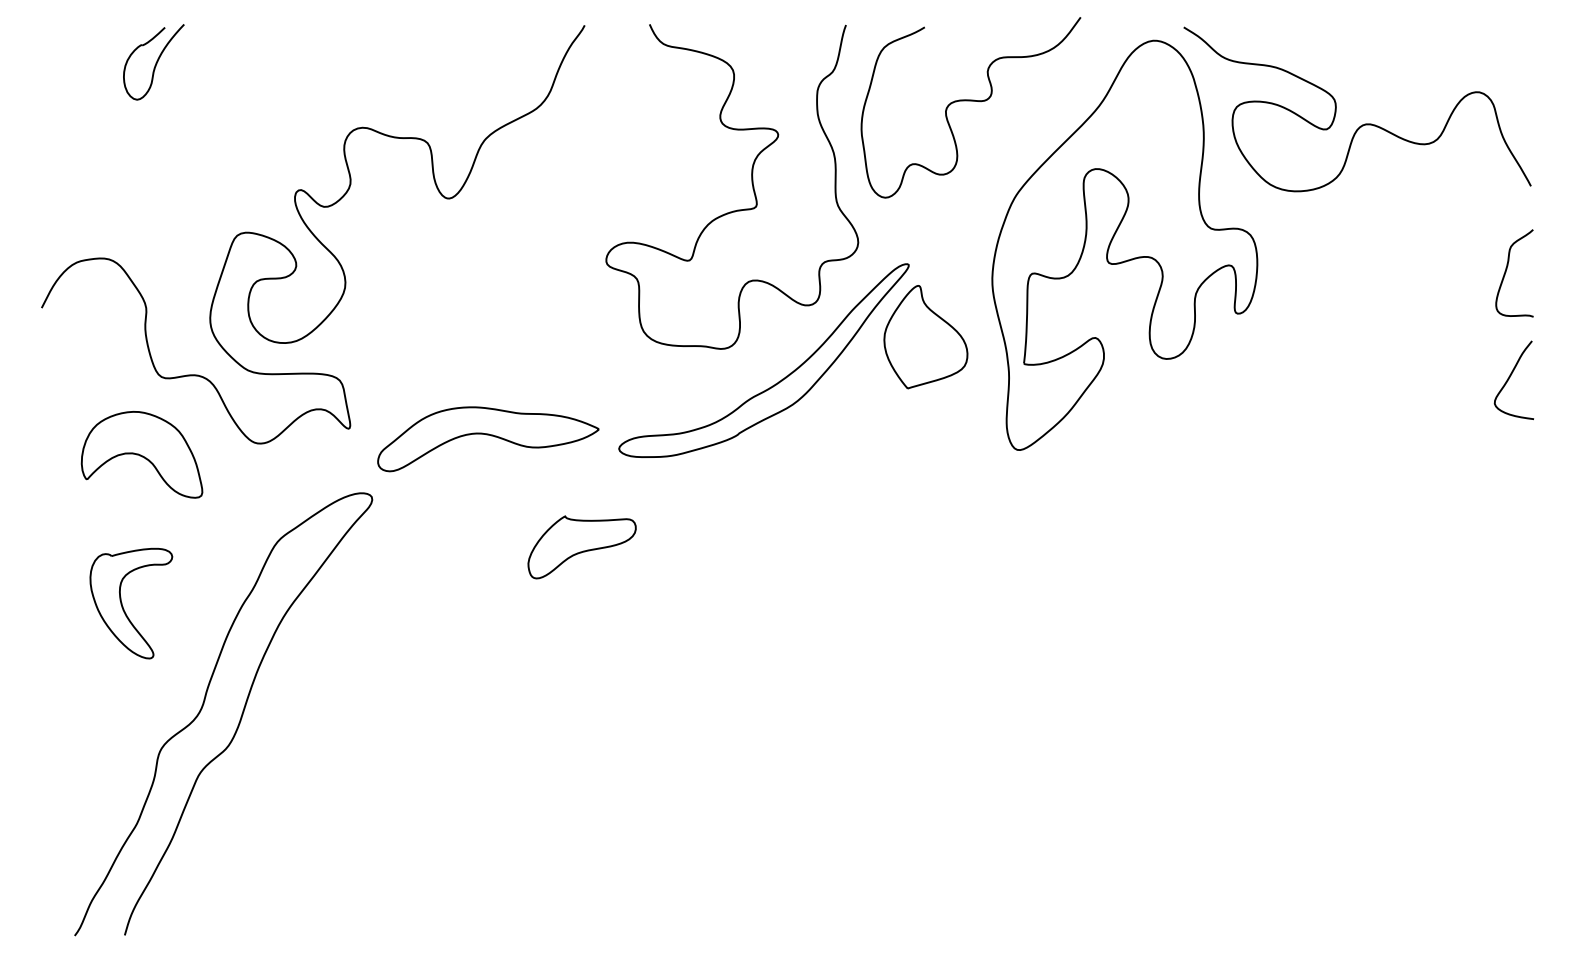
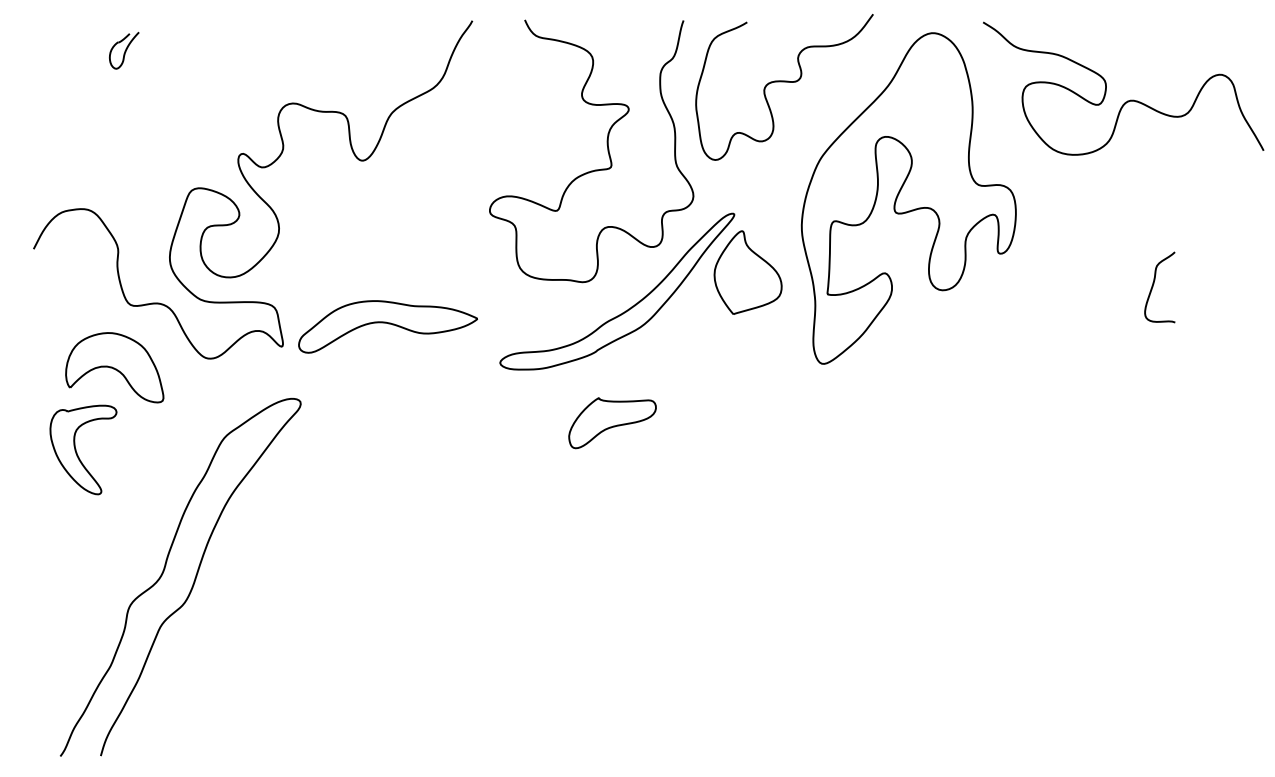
part: (153, 62) -> (124, 50), size x0.6
curve: (1362, 124) -> (1127, 100), moved
curve: (1507, 269) -> (1154, 284), moved
curve: (1510, 377) -> (1220, 305), removed
part: (488, 439) -> (388, 327), moved
part: (581, 547) -> (612, 423), moved
part: (123, 606) -> (77, 452), moved

